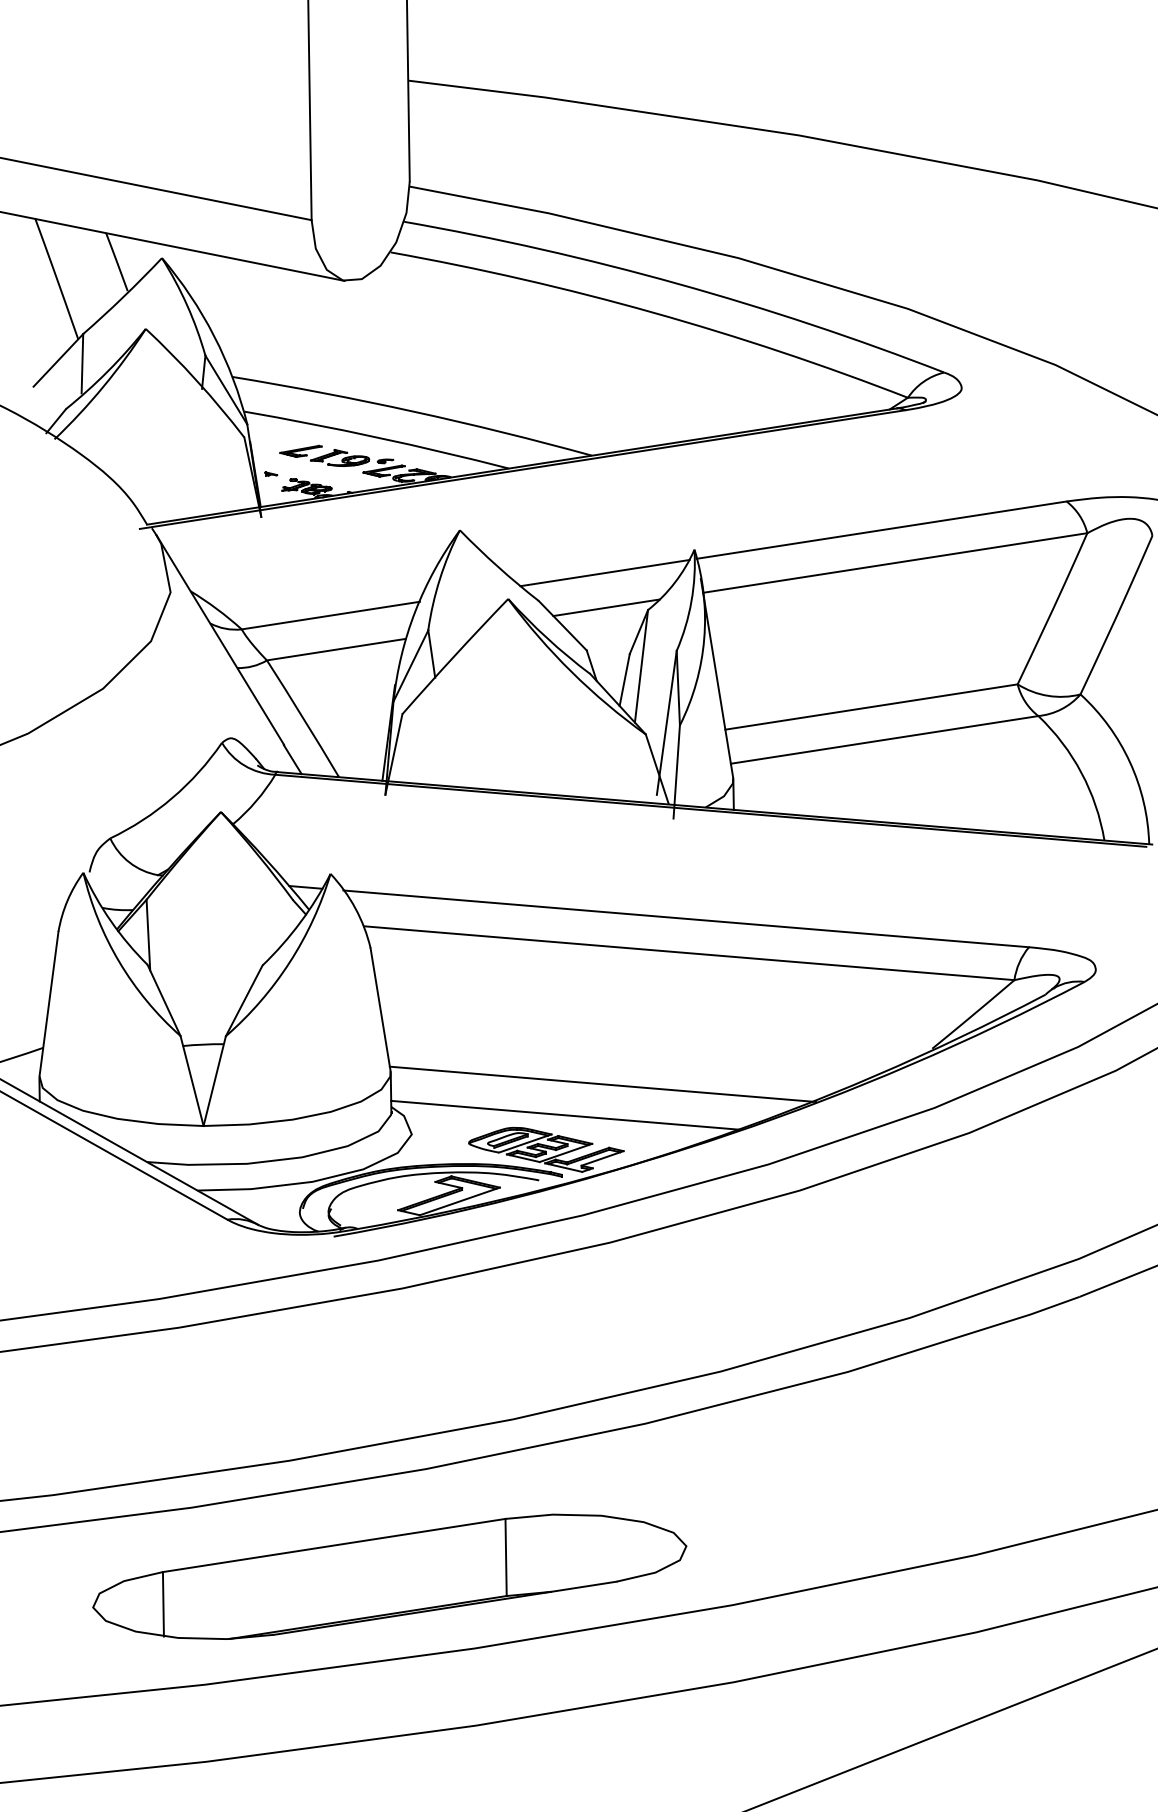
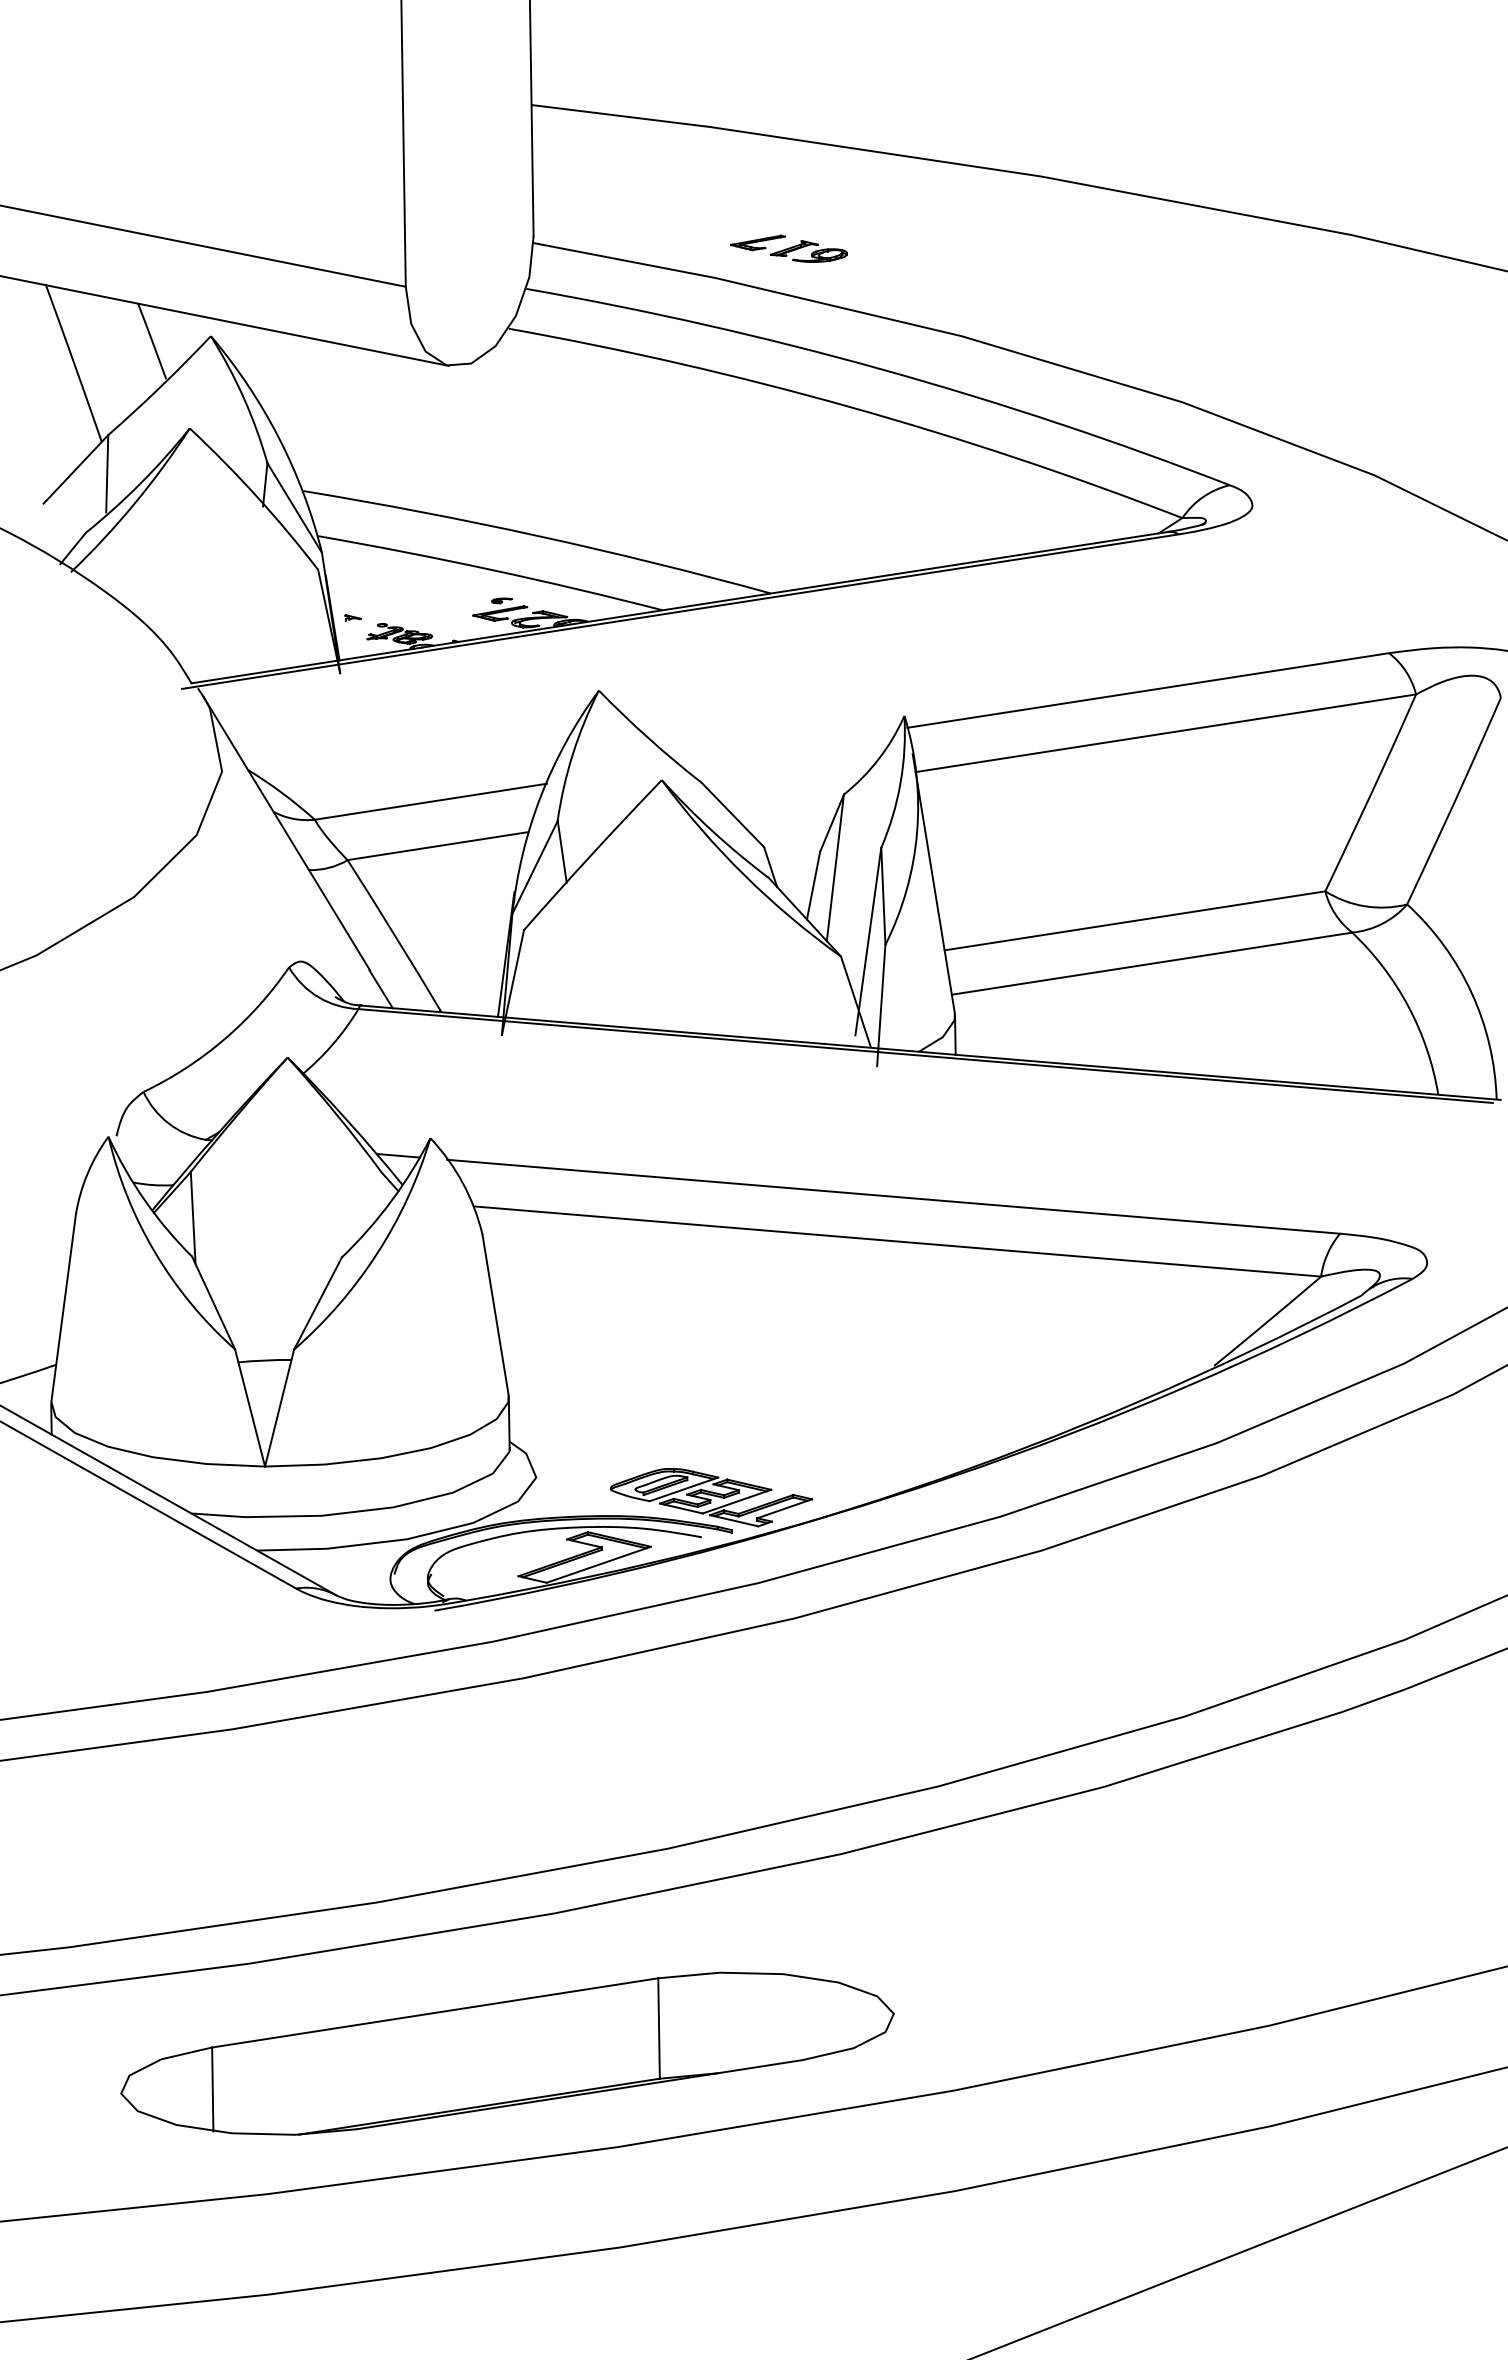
part: (324, 455) -> (788, 248), moved
line: (604, 573) -> (787, 746), removed
line: (606, 607) -> (789, 791), removed
line: (602, 1084) -> (784, 1412), removed
line: (564, 1115) -> (735, 1452), removed

